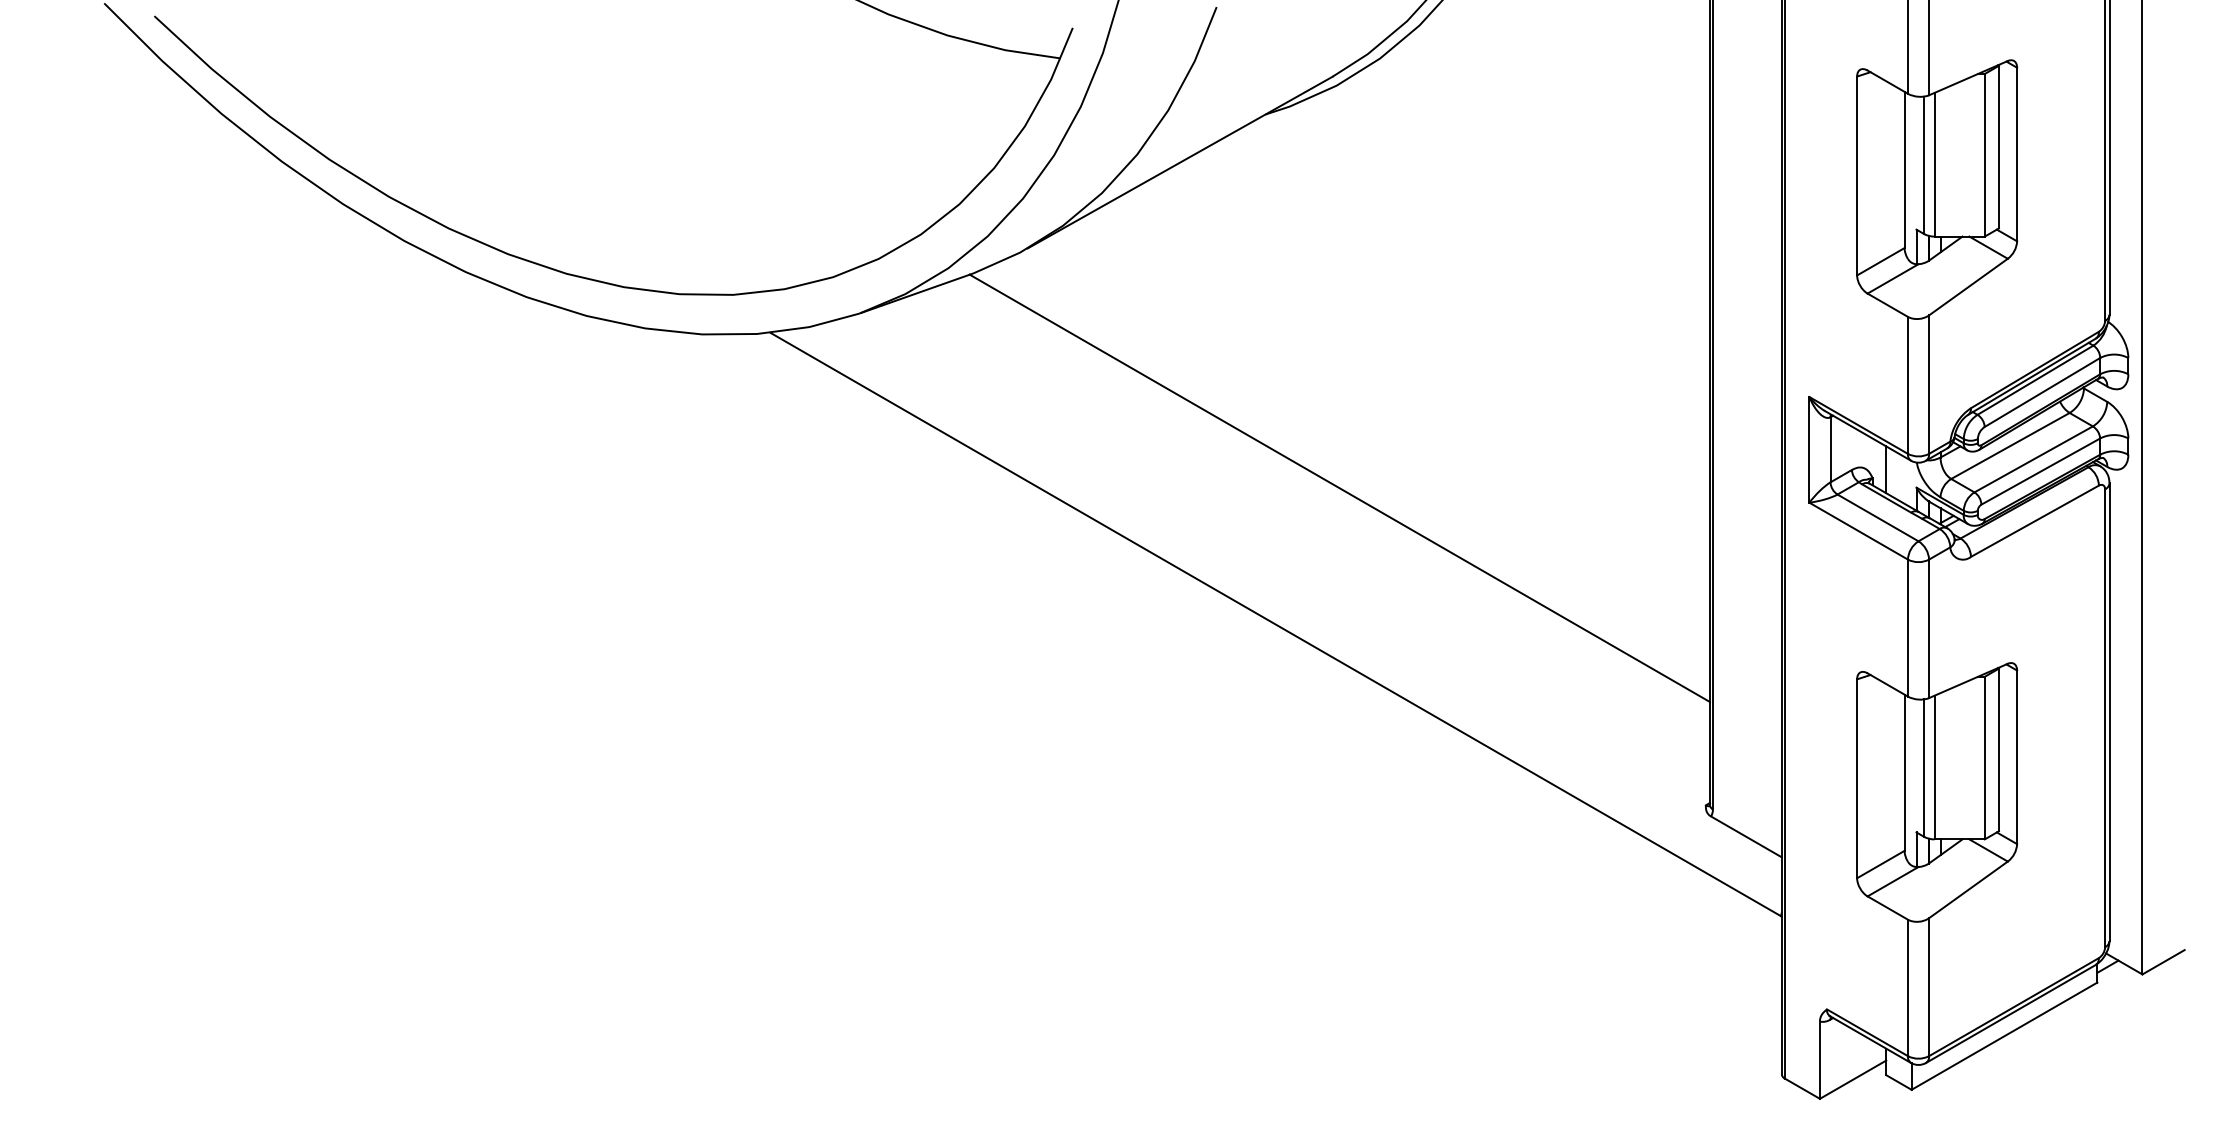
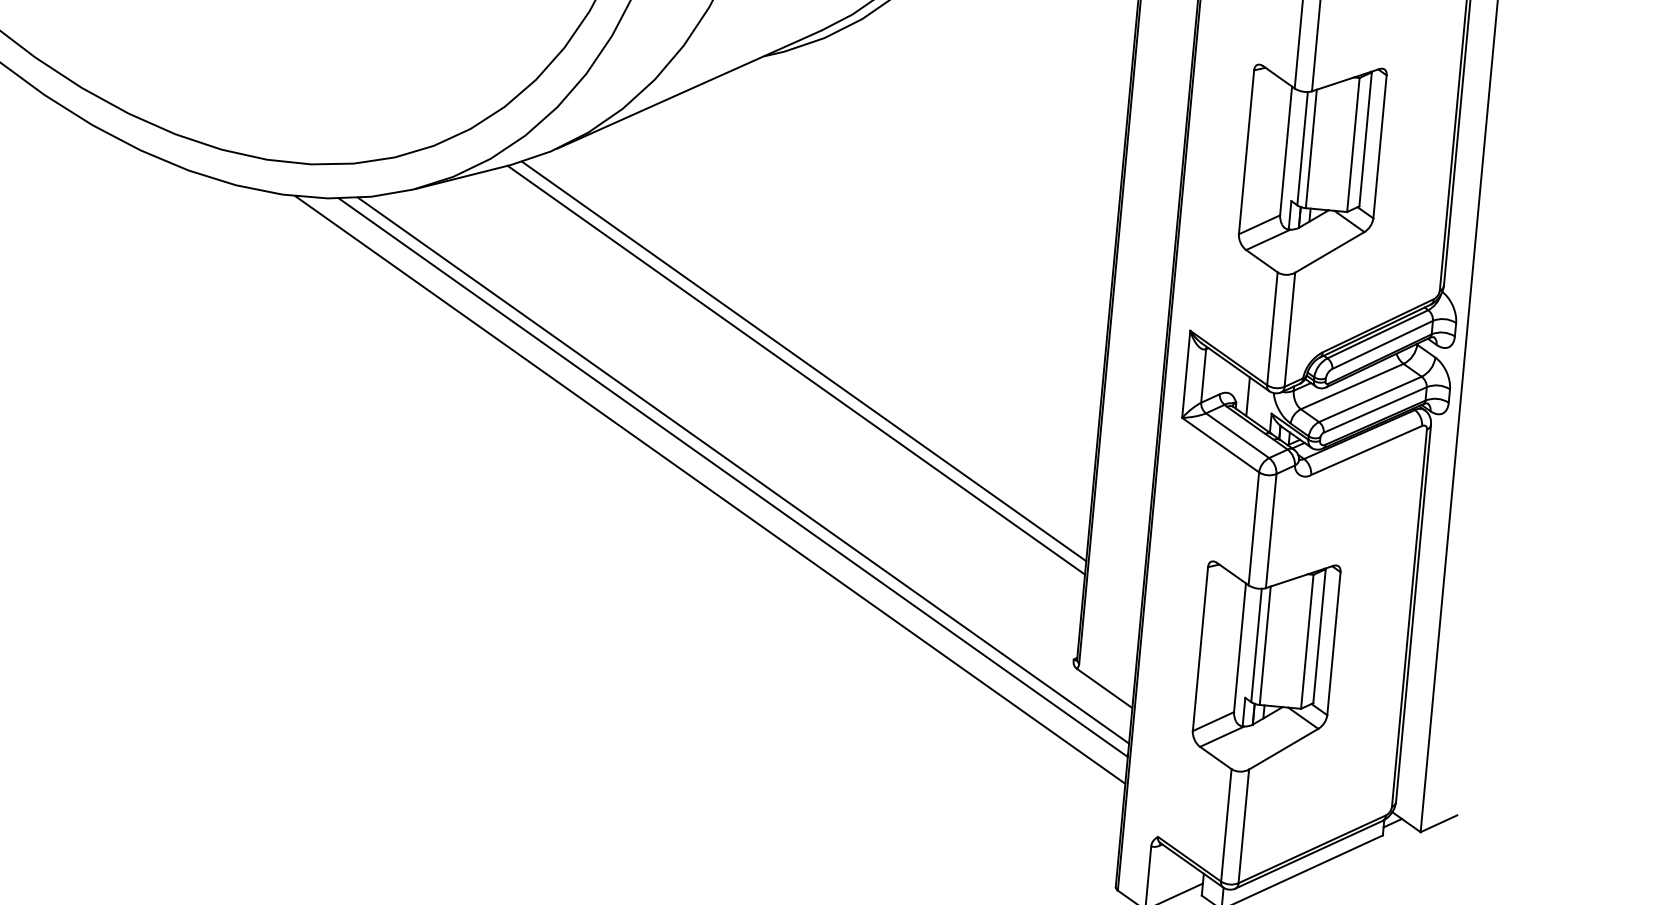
line: (1348, 476) -> (804, 361), added
line: (1287, 614) -> (743, 470), added
line: (1249, 641) -> (710, 489), added

